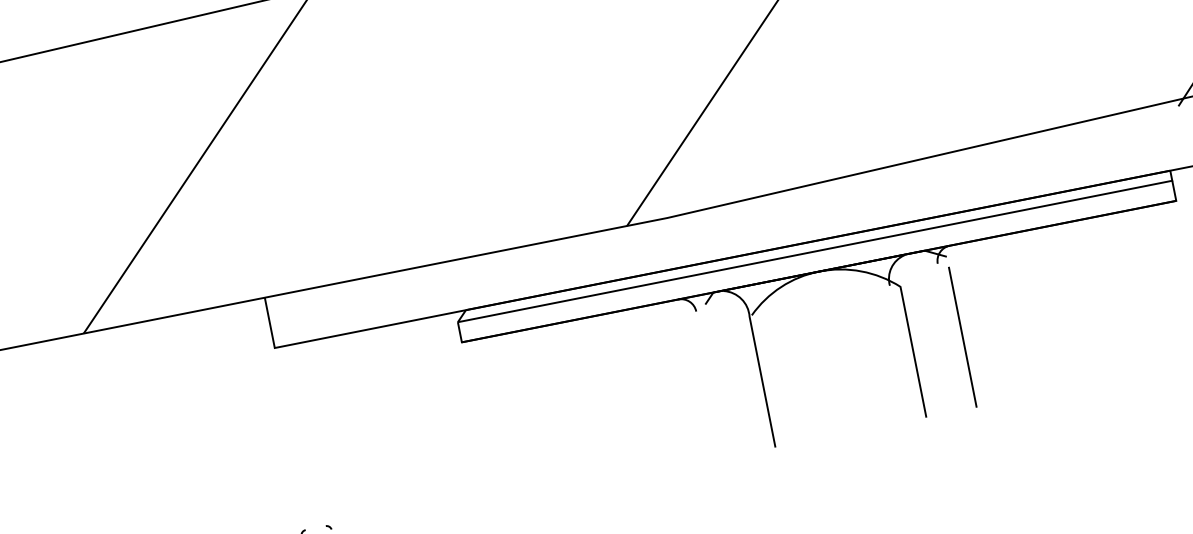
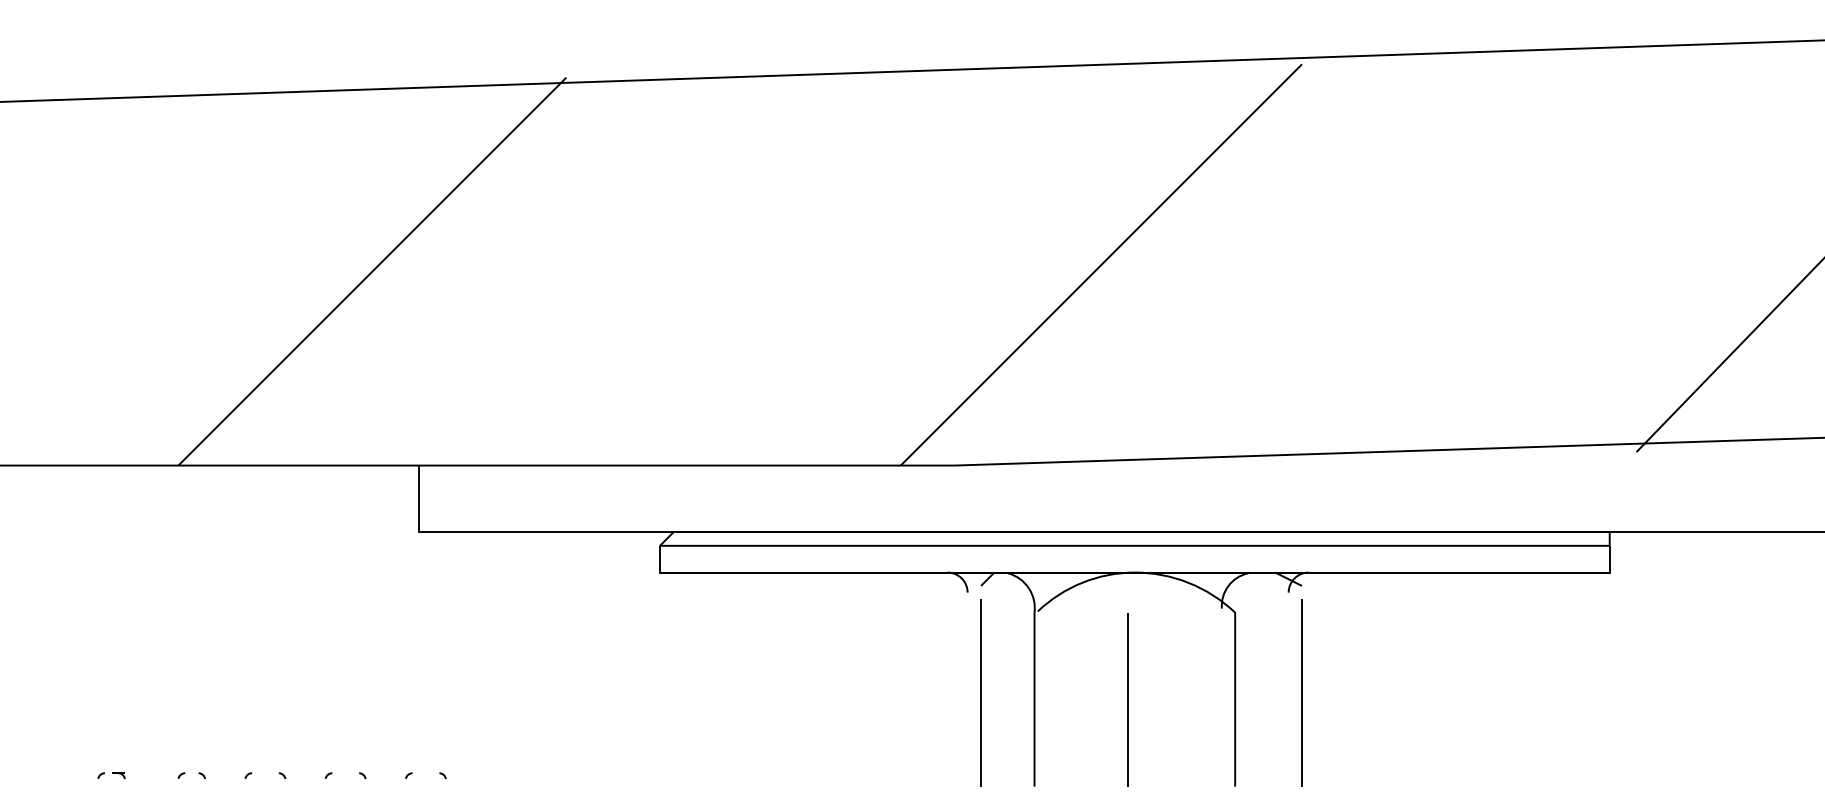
line: (832, 368) -> (1127, 699), added
line: (720, 384) -> (980, 692), added

